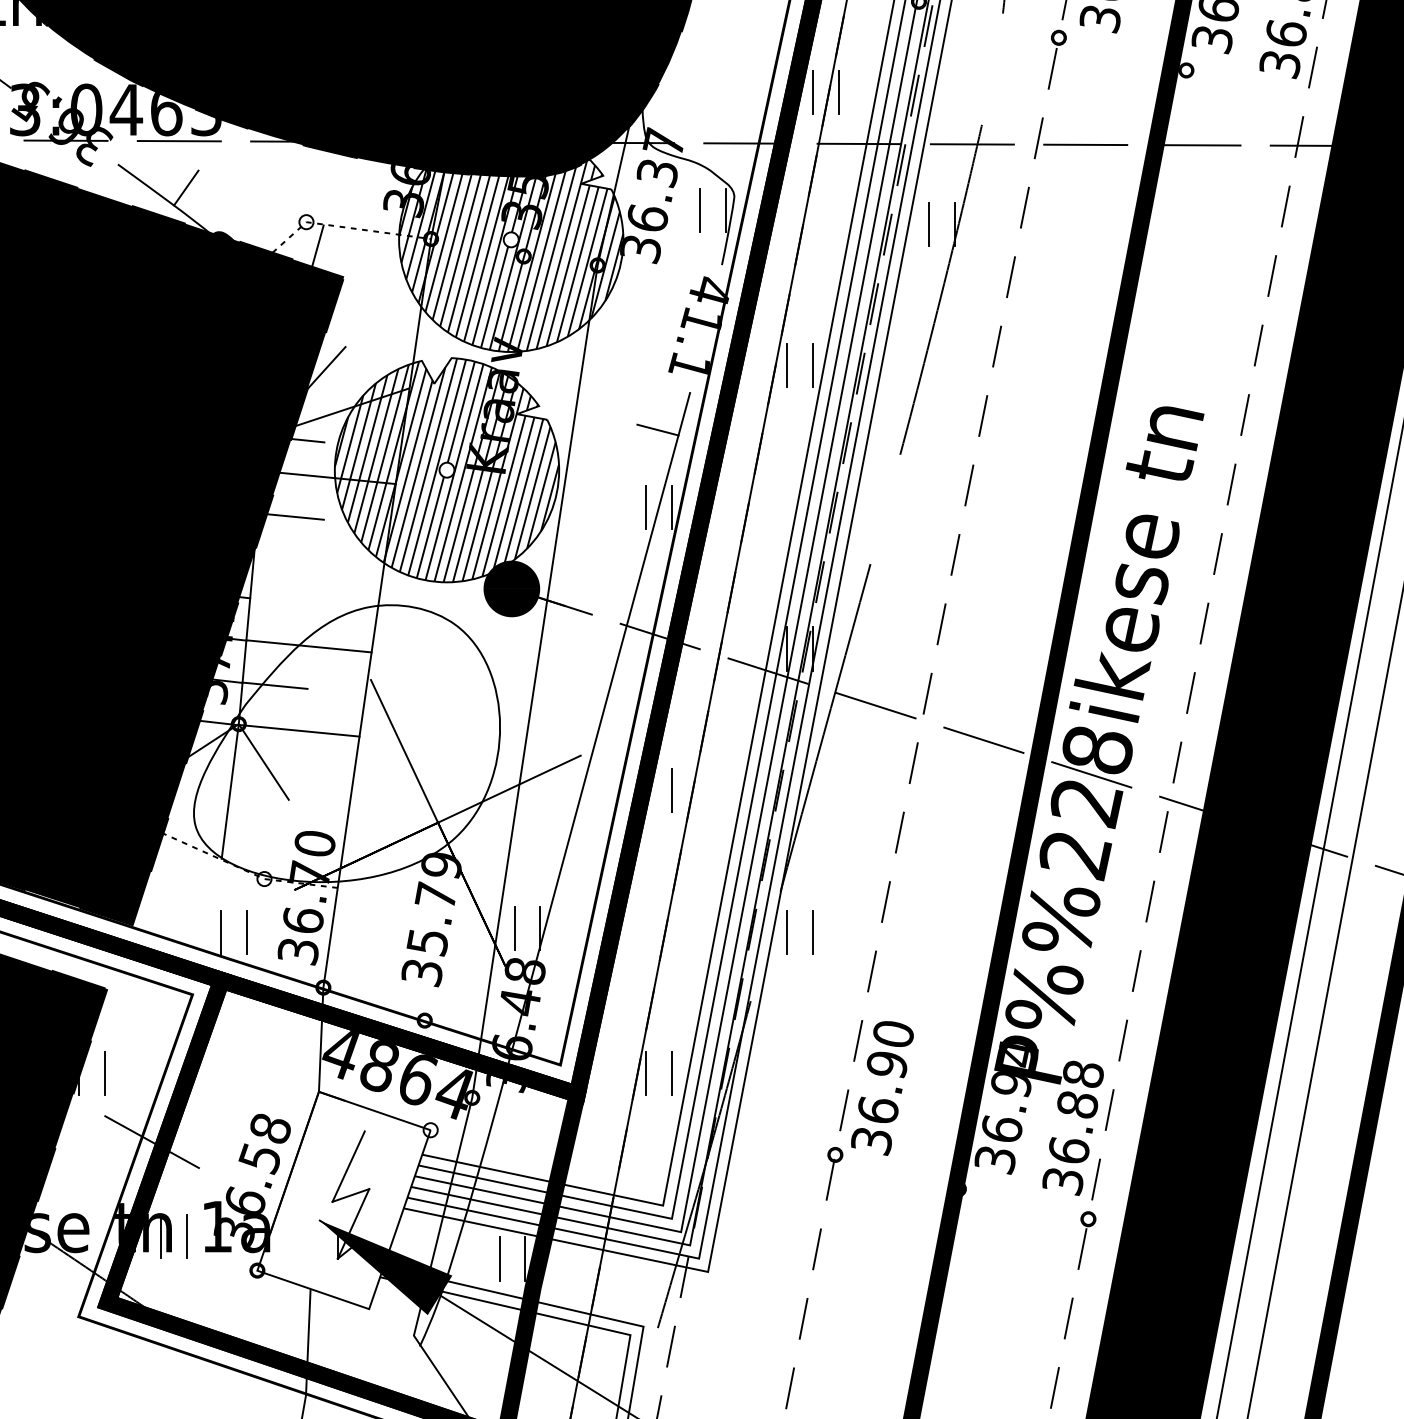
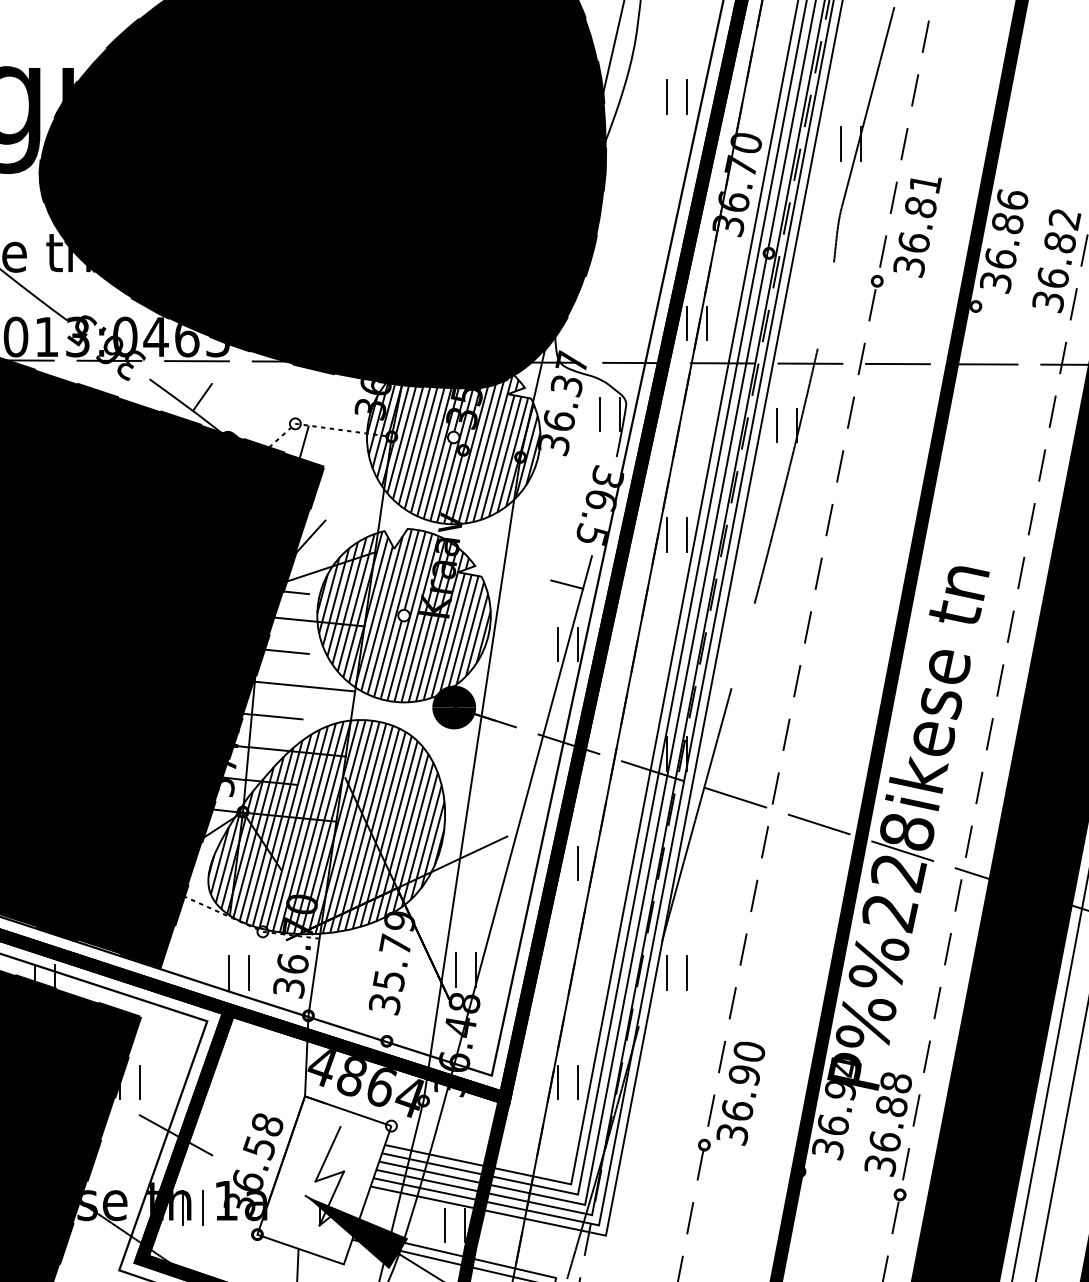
text: (699, 327) -> (599, 505), 41.1 -> 36.5
line: (318, 561) -> (304, 686), added
line: (282, 600) -> (276, 716), added
hatch: (346, 744) -> (326, 827), added

